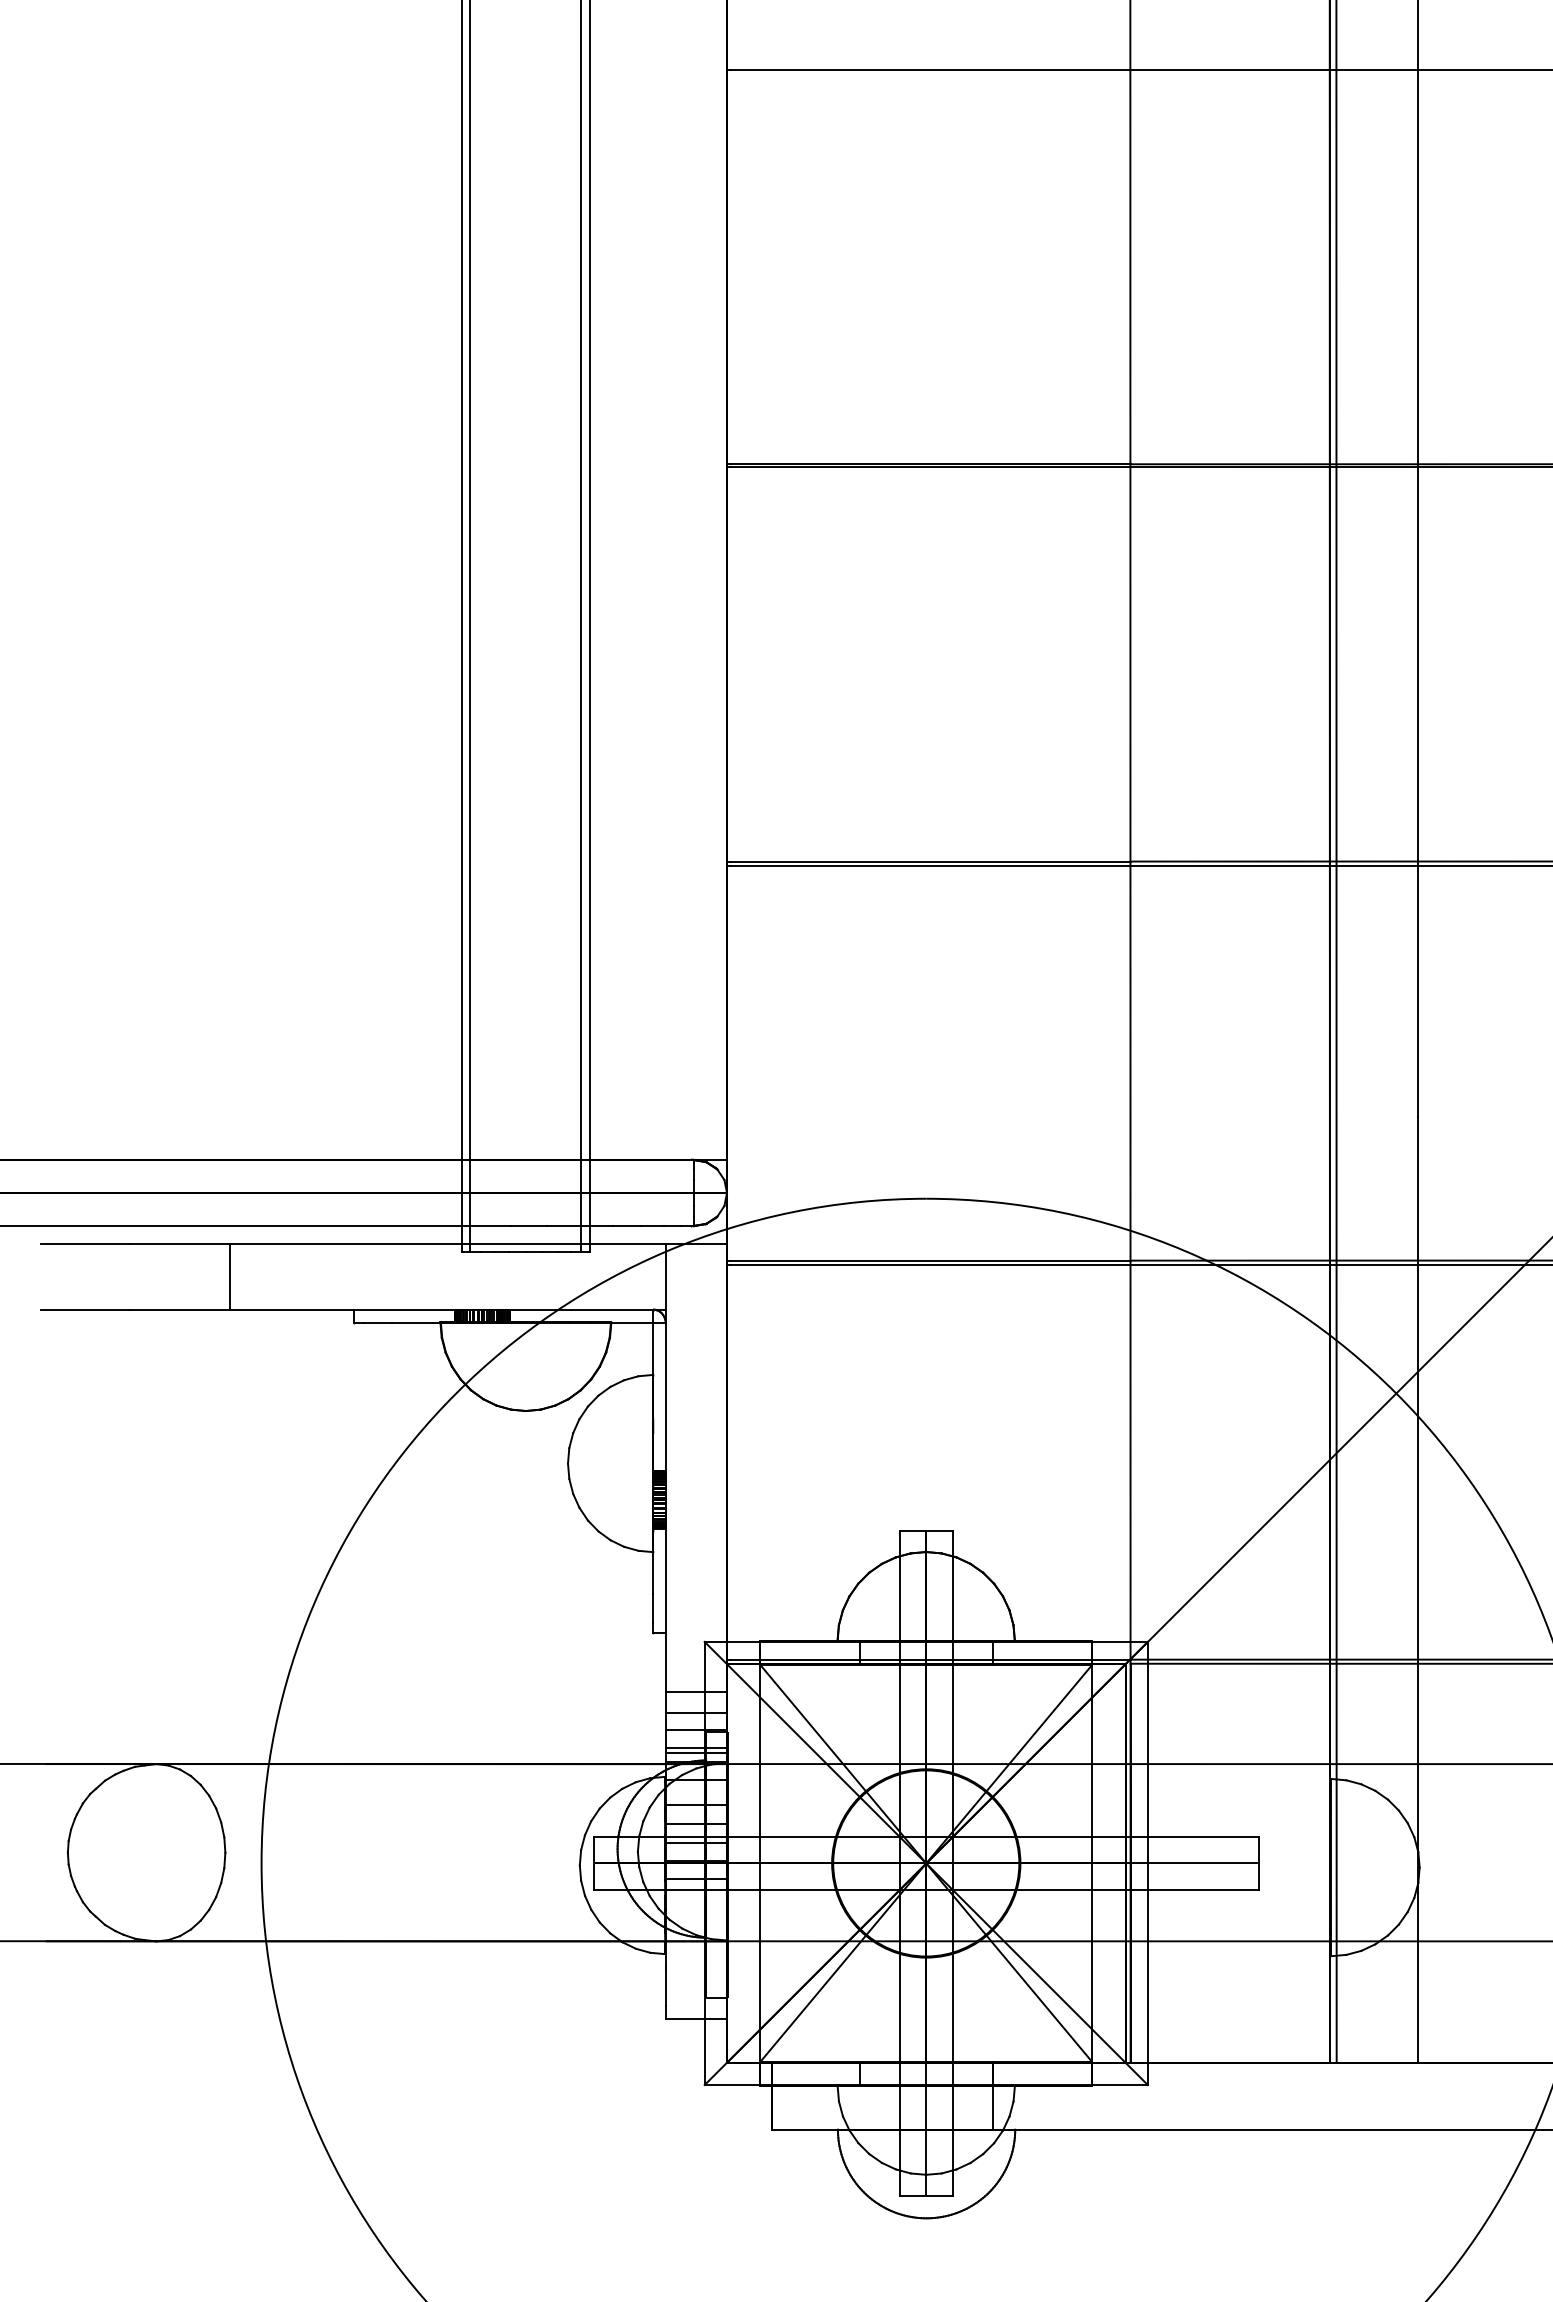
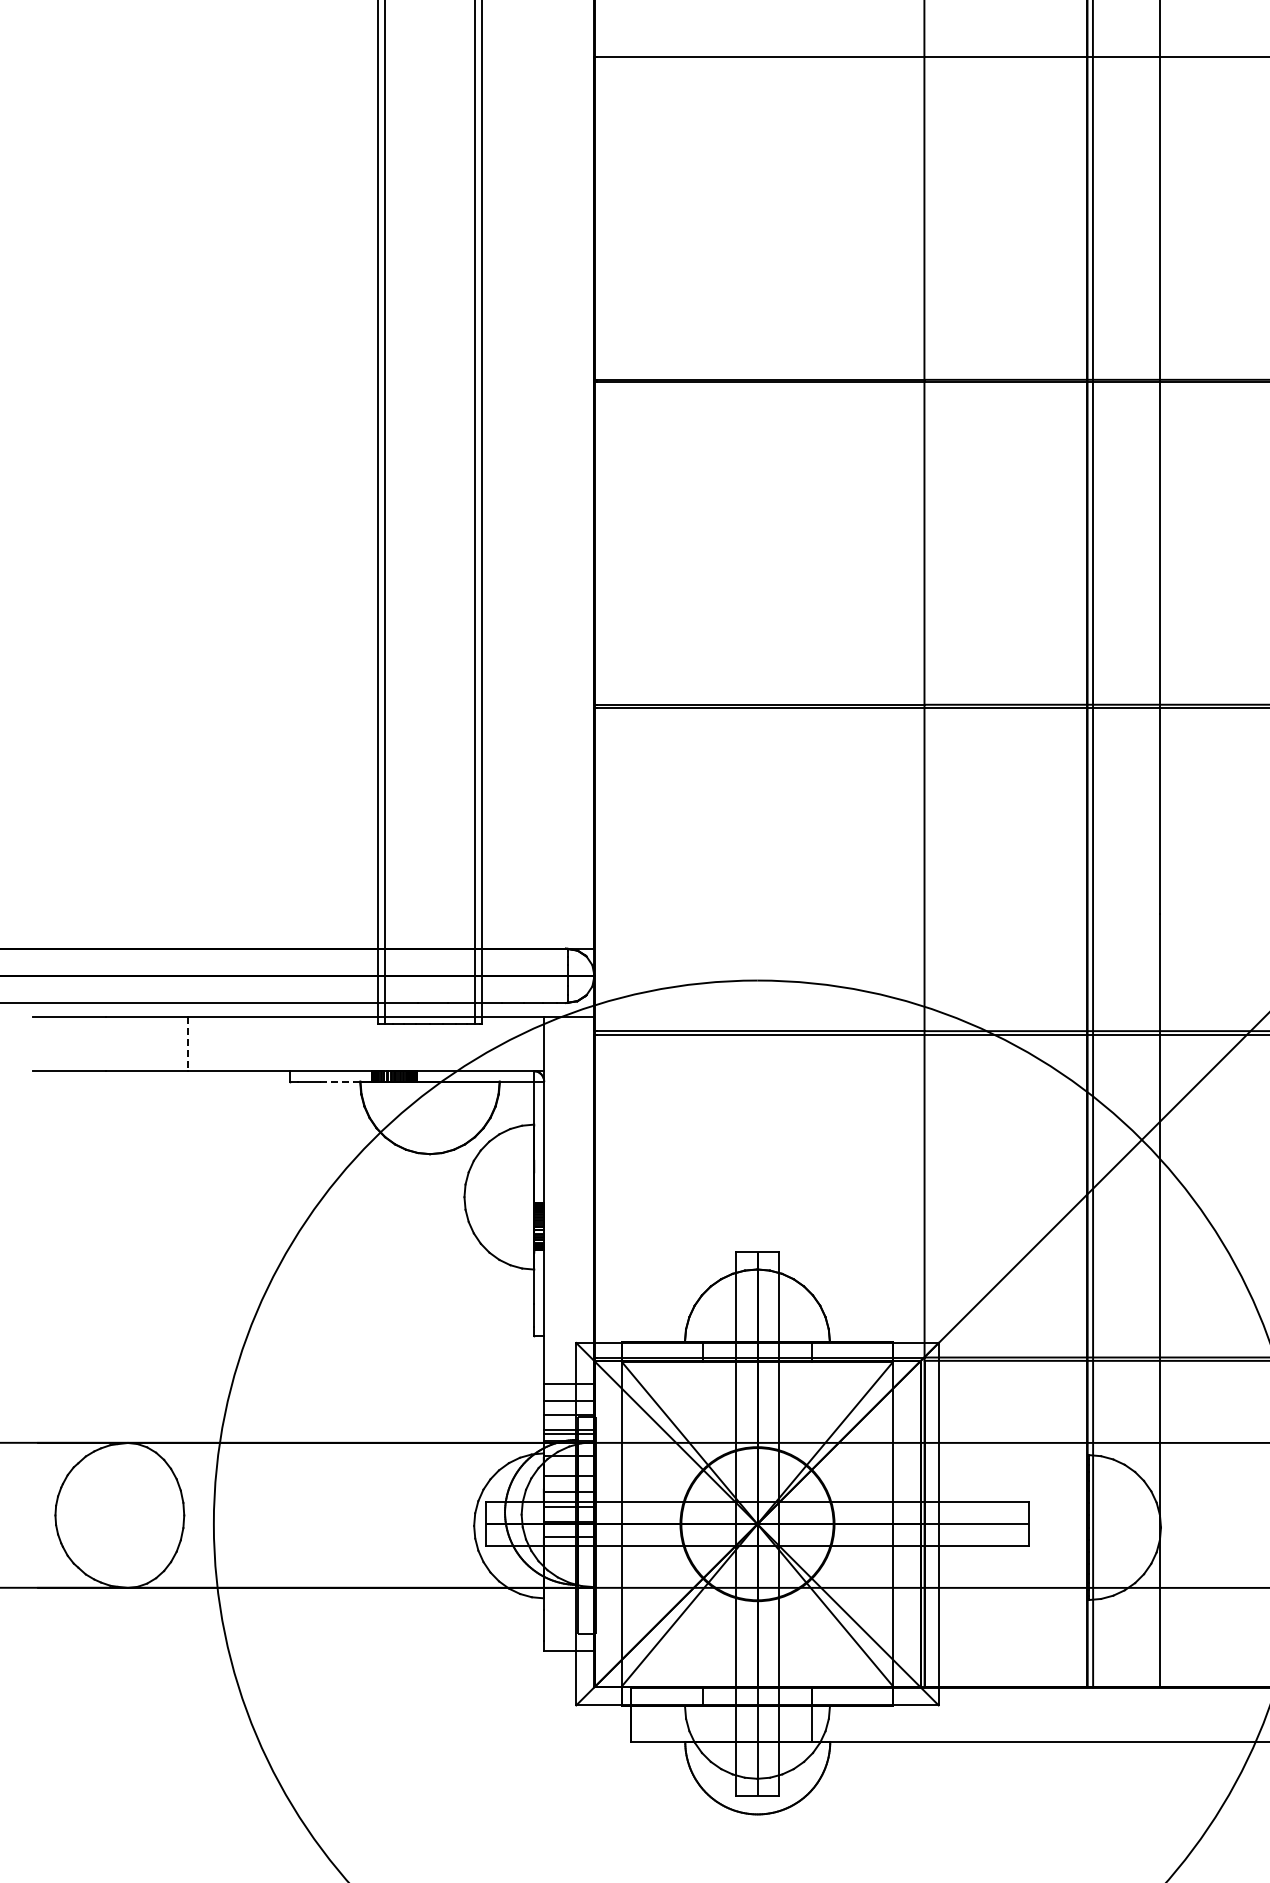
line: (229, 1276) -> (187, 1044), solid -> dashed
line: (412, 1322) -> (337, 1081), solid -> dashed

